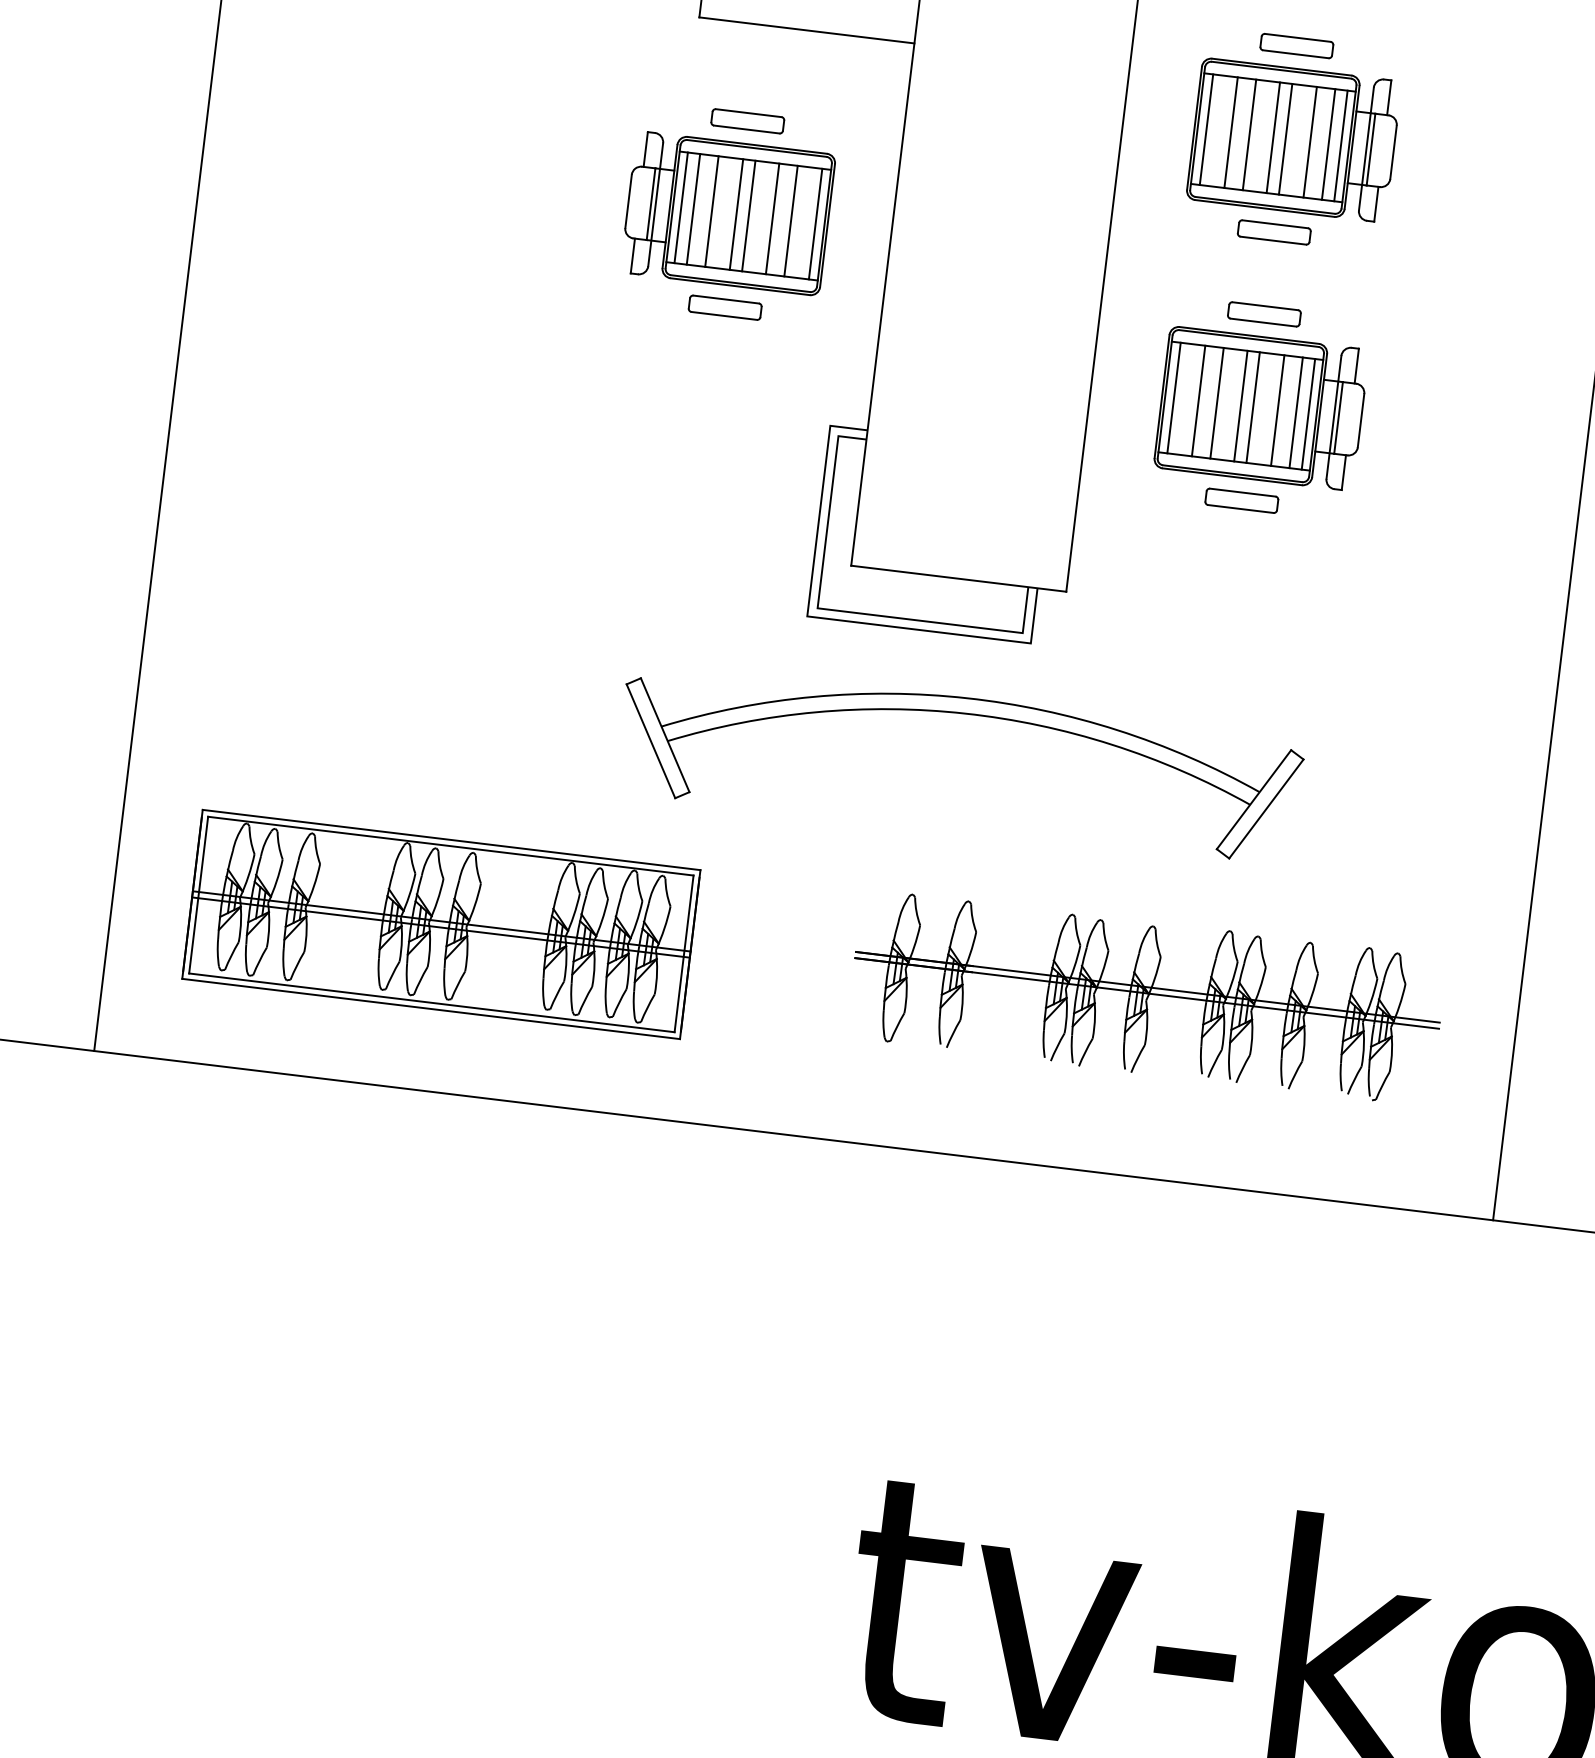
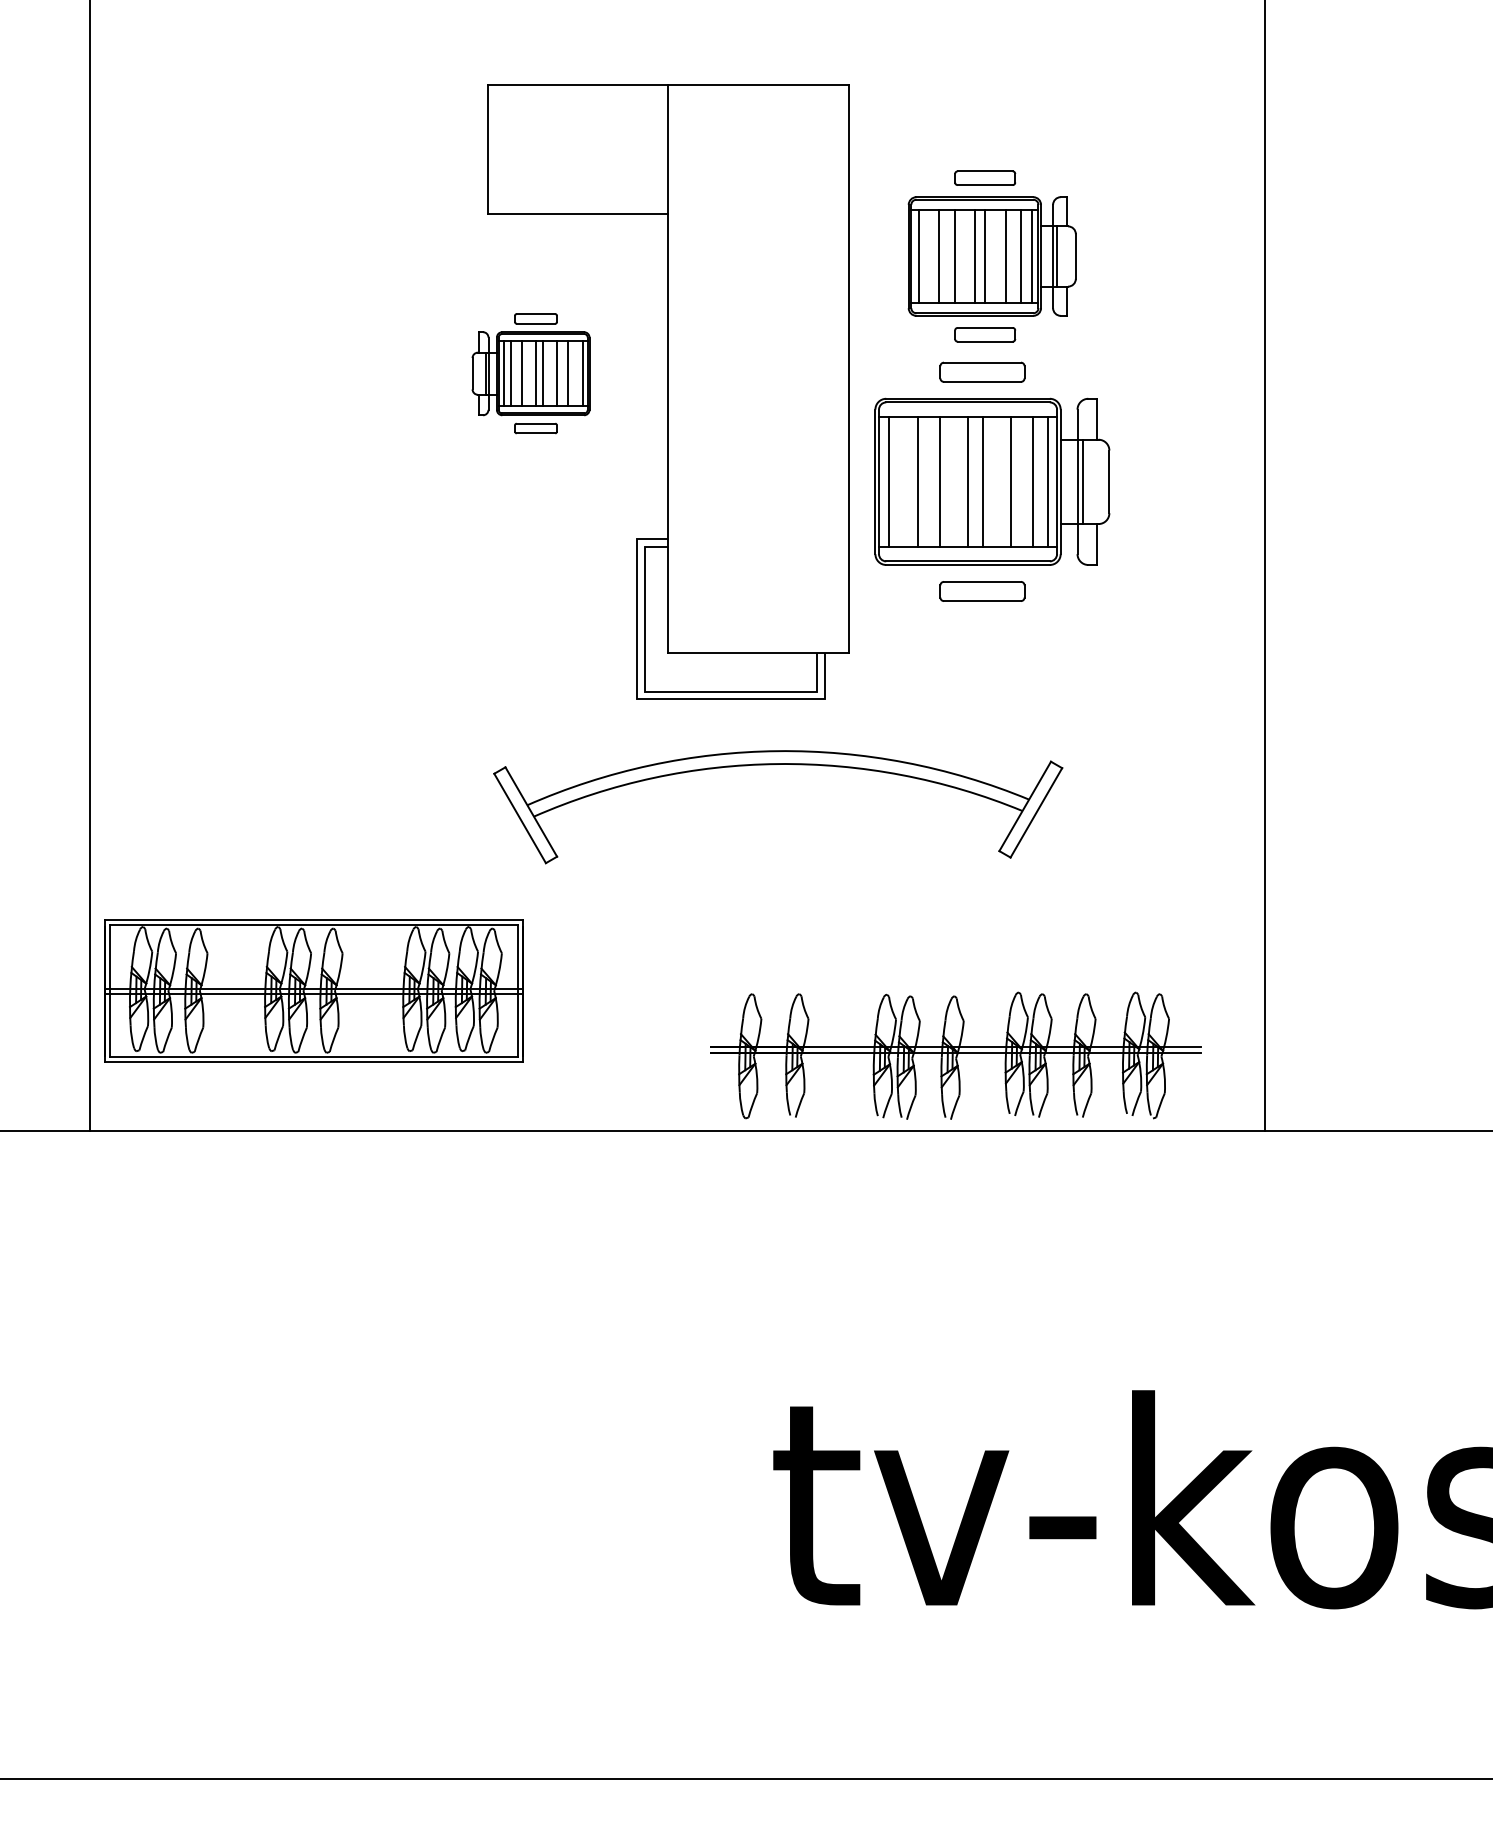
part: (727, 213) -> (530, 373), size x0.7
part: (1260, 408) -> (991, 481), size x1.4
part: (440, 923) -> (313, 990), moved
part: (1145, 996) -> (955, 1055), moved

